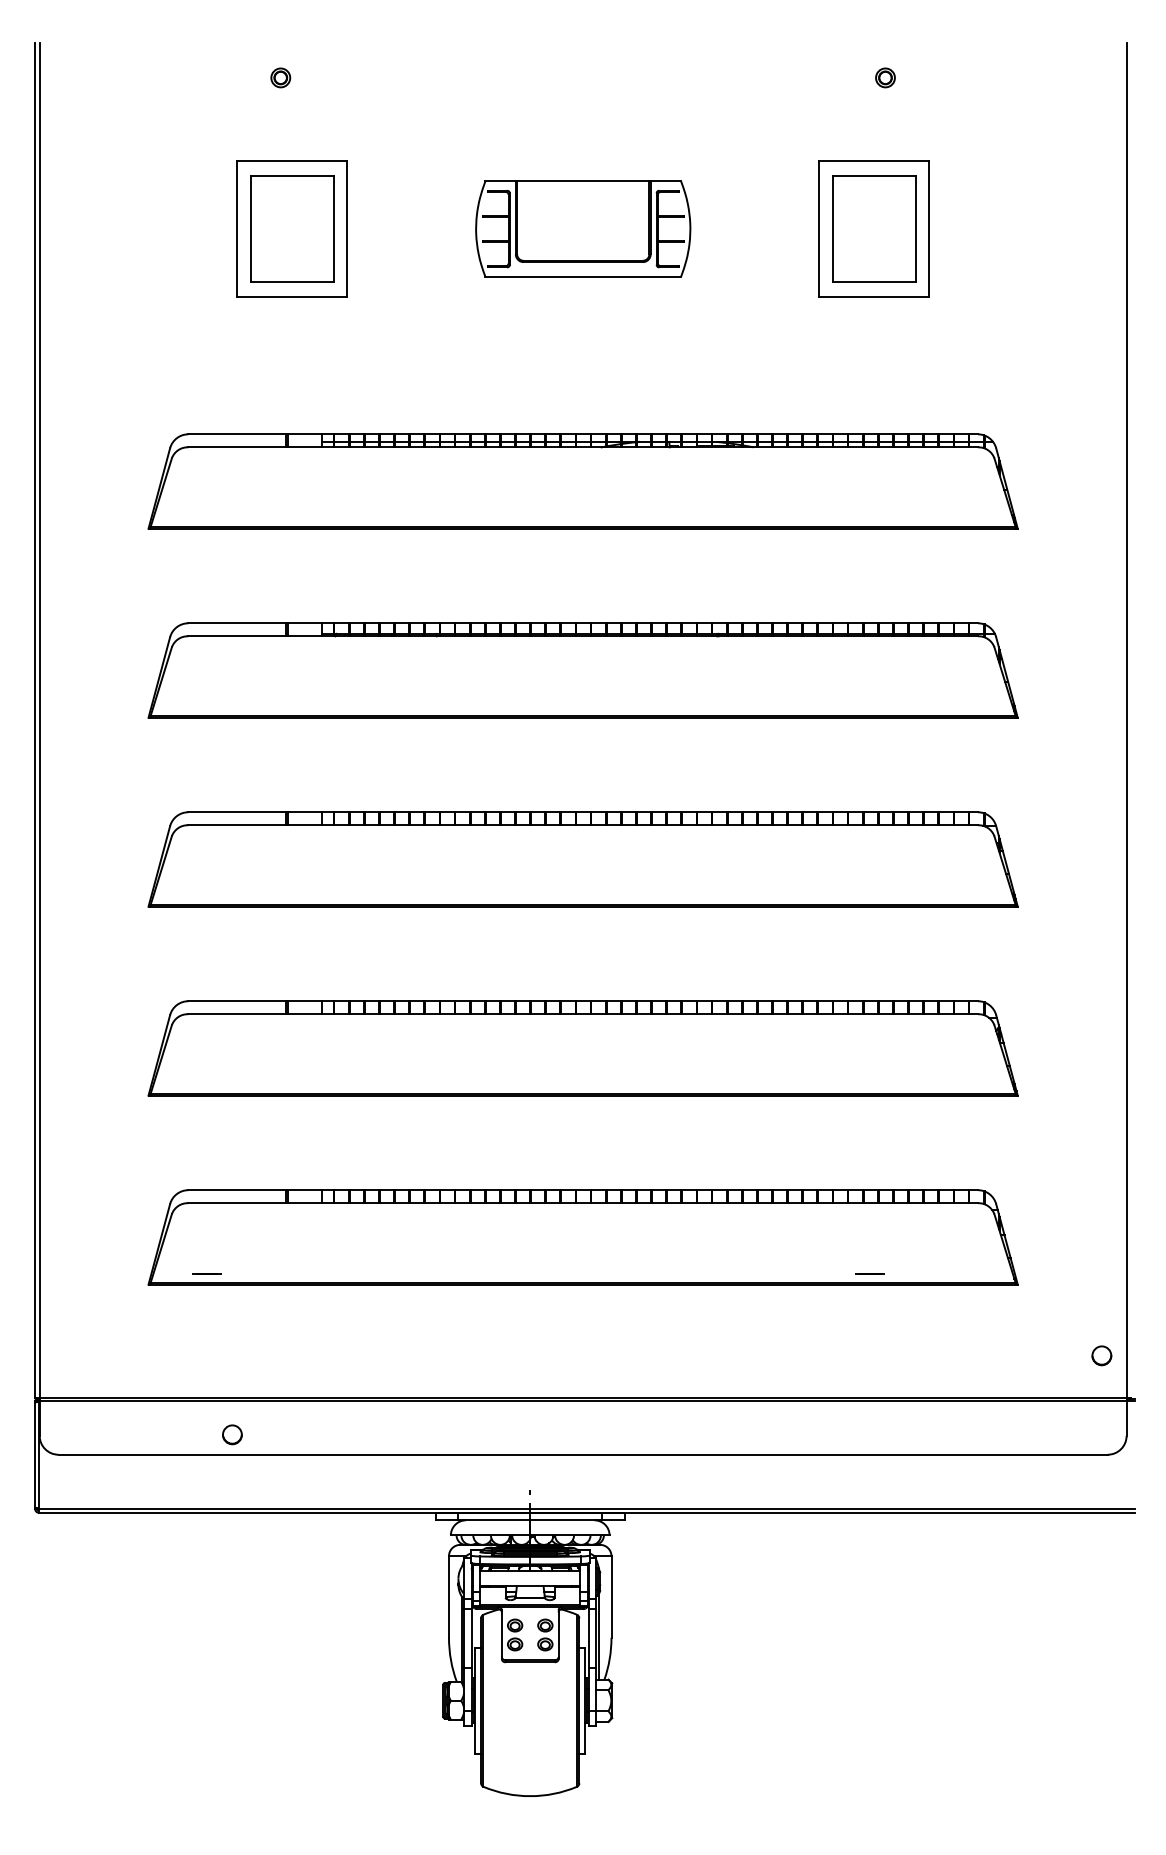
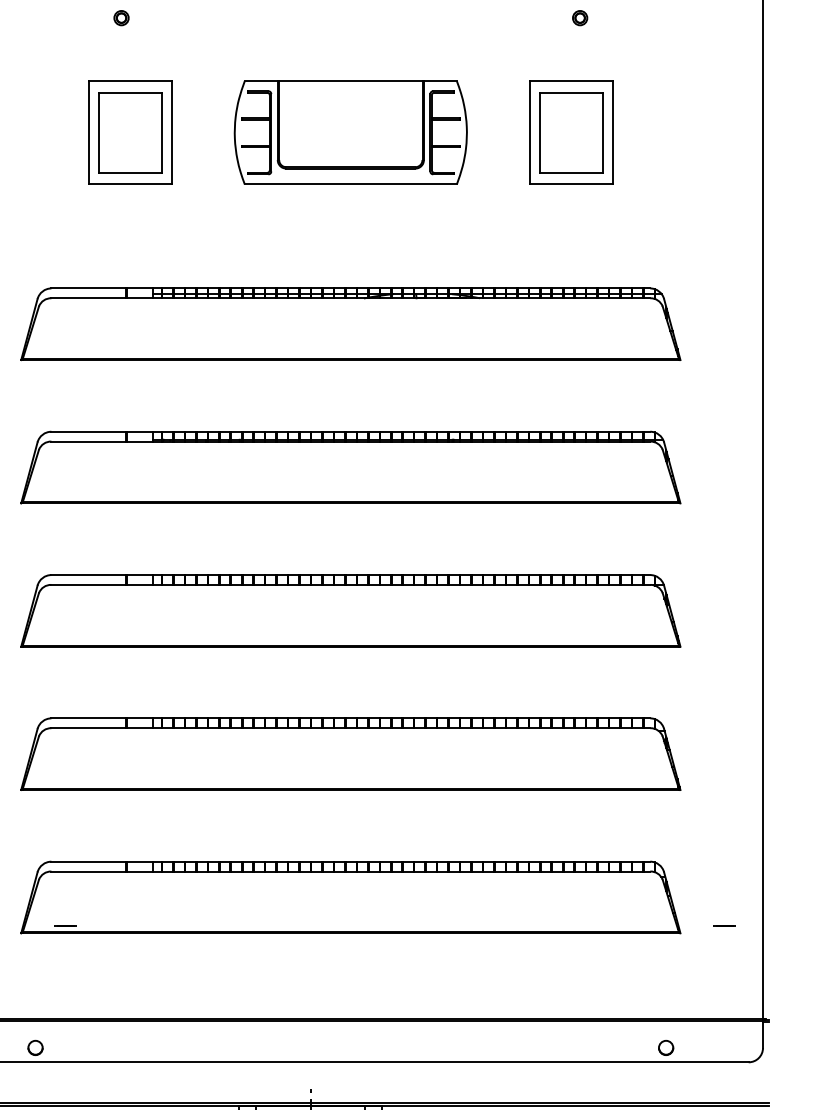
part: (583, 228) -> (351, 132), size x1.43
line: (869, 1273) -> (724, 924), moved
part: (1101, 1355) -> (665, 1047), moved
part: (232, 1434) -> (35, 1047), moved

